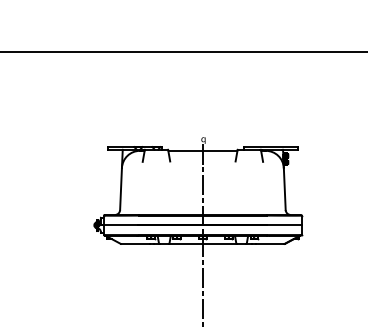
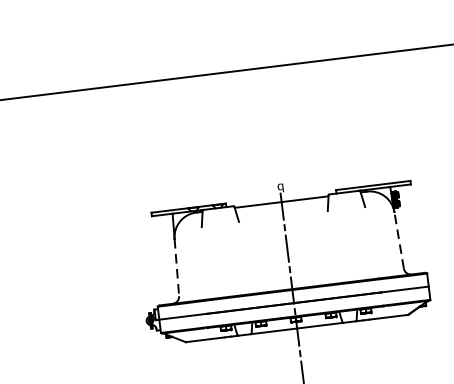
line: (121, 189) -> (177, 268), solid -> dashed
line: (284, 189) -> (398, 240), solid -> dashed

